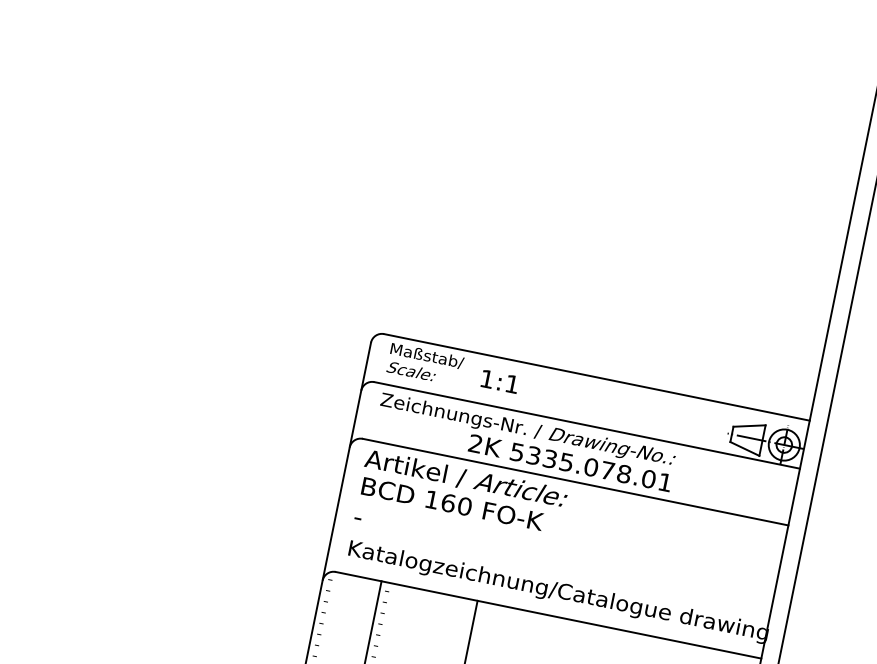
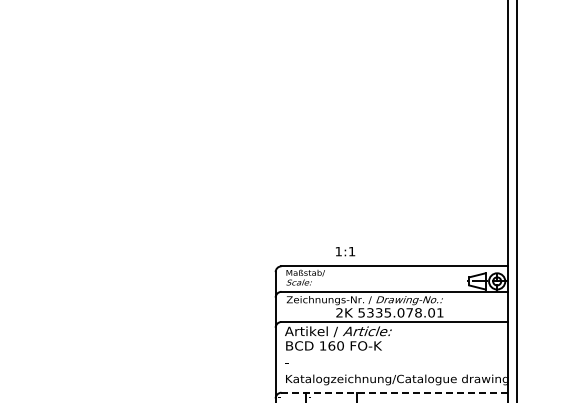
text: (499, 381) -> (345, 251), moved
line: (548, 614) -> (394, 392), solid -> dashed

